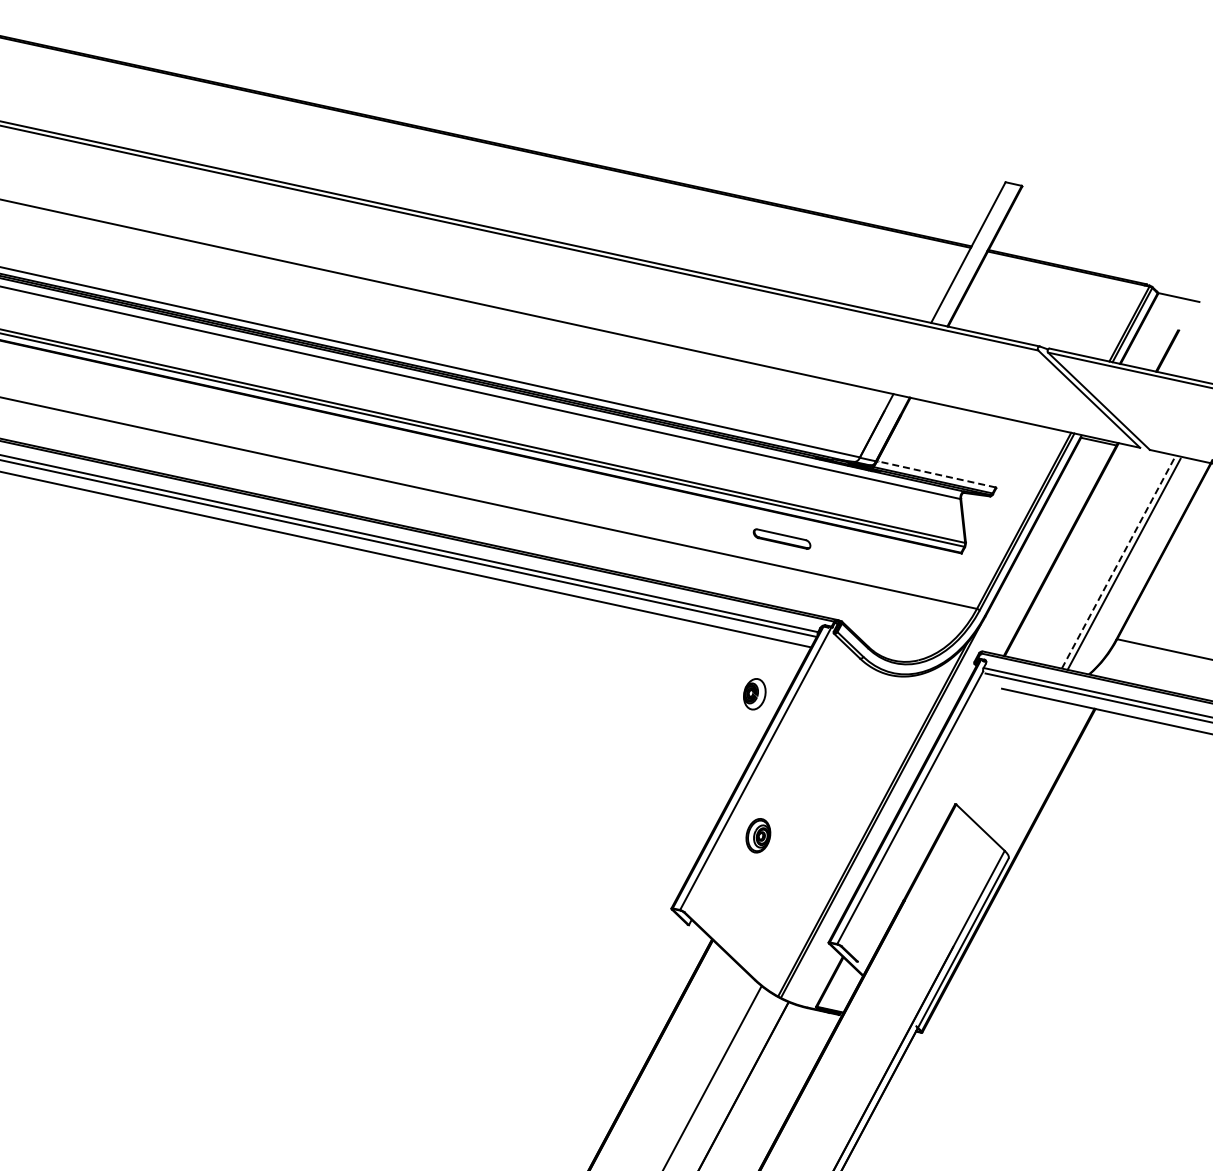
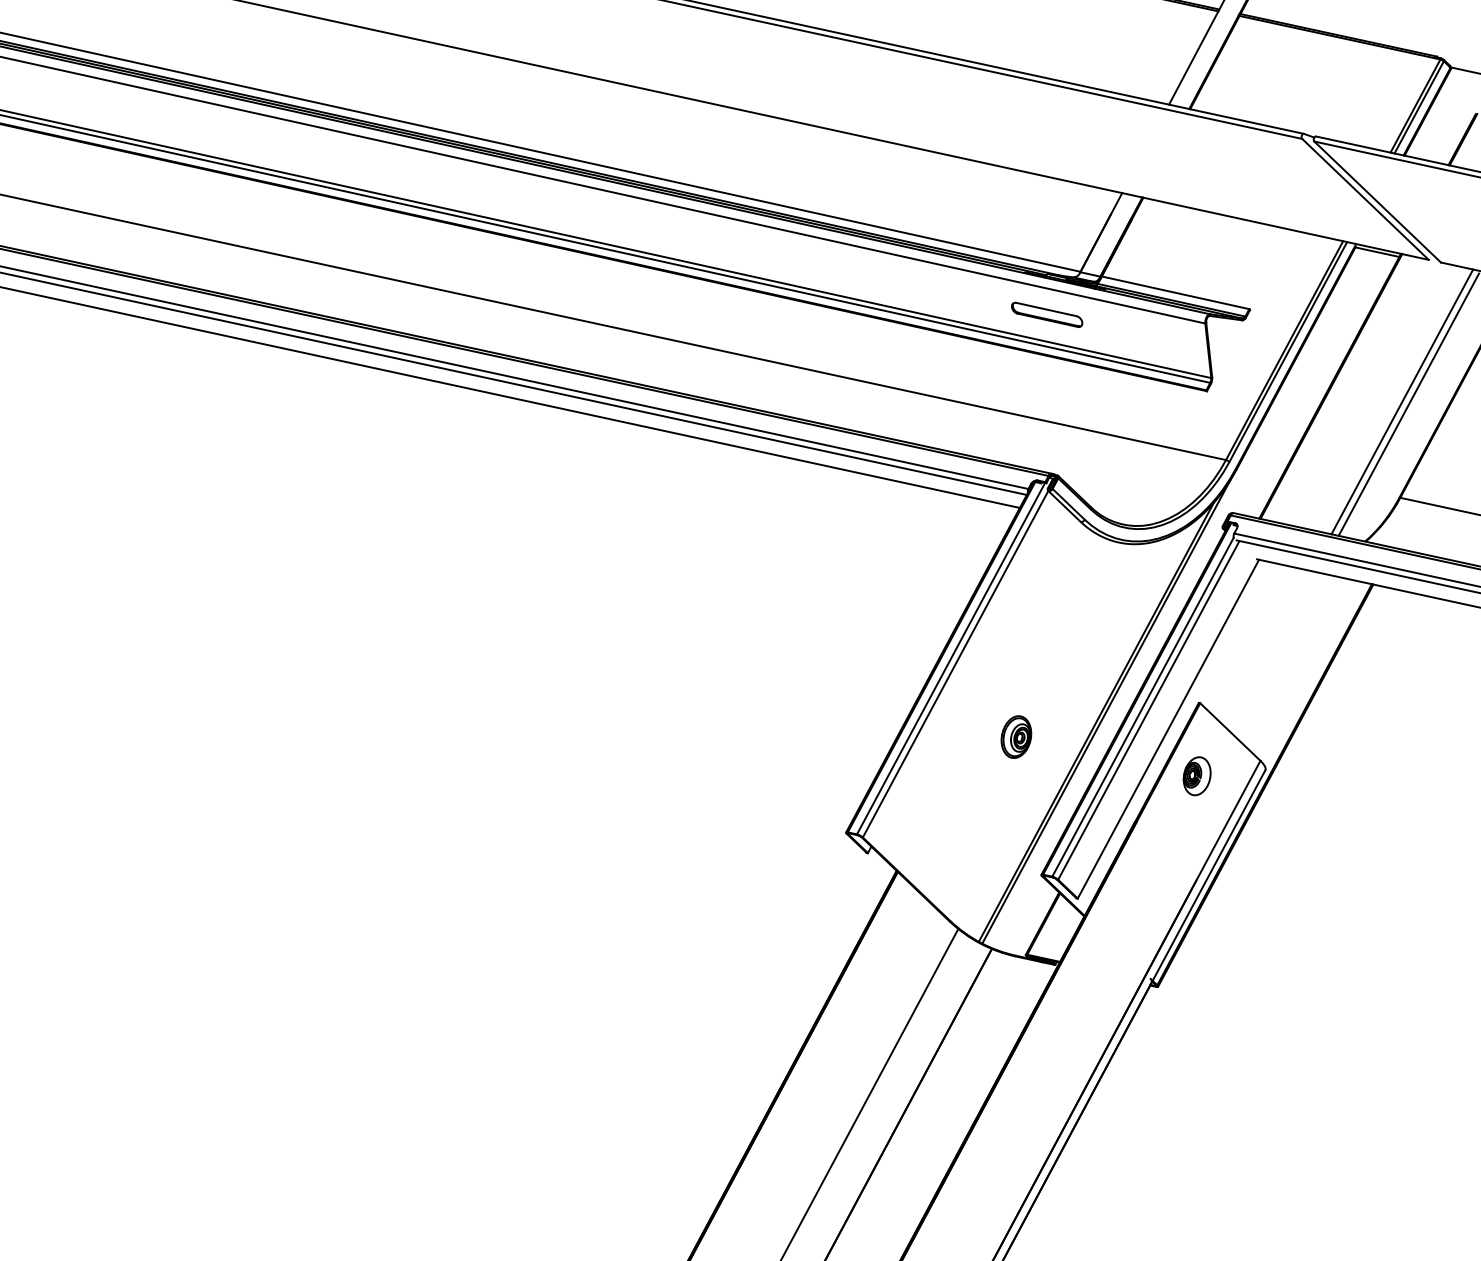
line: (936, 474) -> (1175, 293), dashed -> solid
part: (781, 538) -> (1046, 314), moved
line: (1118, 562) -> (1401, 402), dashed -> solid
part: (754, 694) -> (1196, 776), moved
line: (759, 772) -> (955, 663), added
line: (914, 810) -> (1148, 710), added
line: (930, 825) -> (1168, 729), added
part: (758, 835) -> (1016, 736), moved

